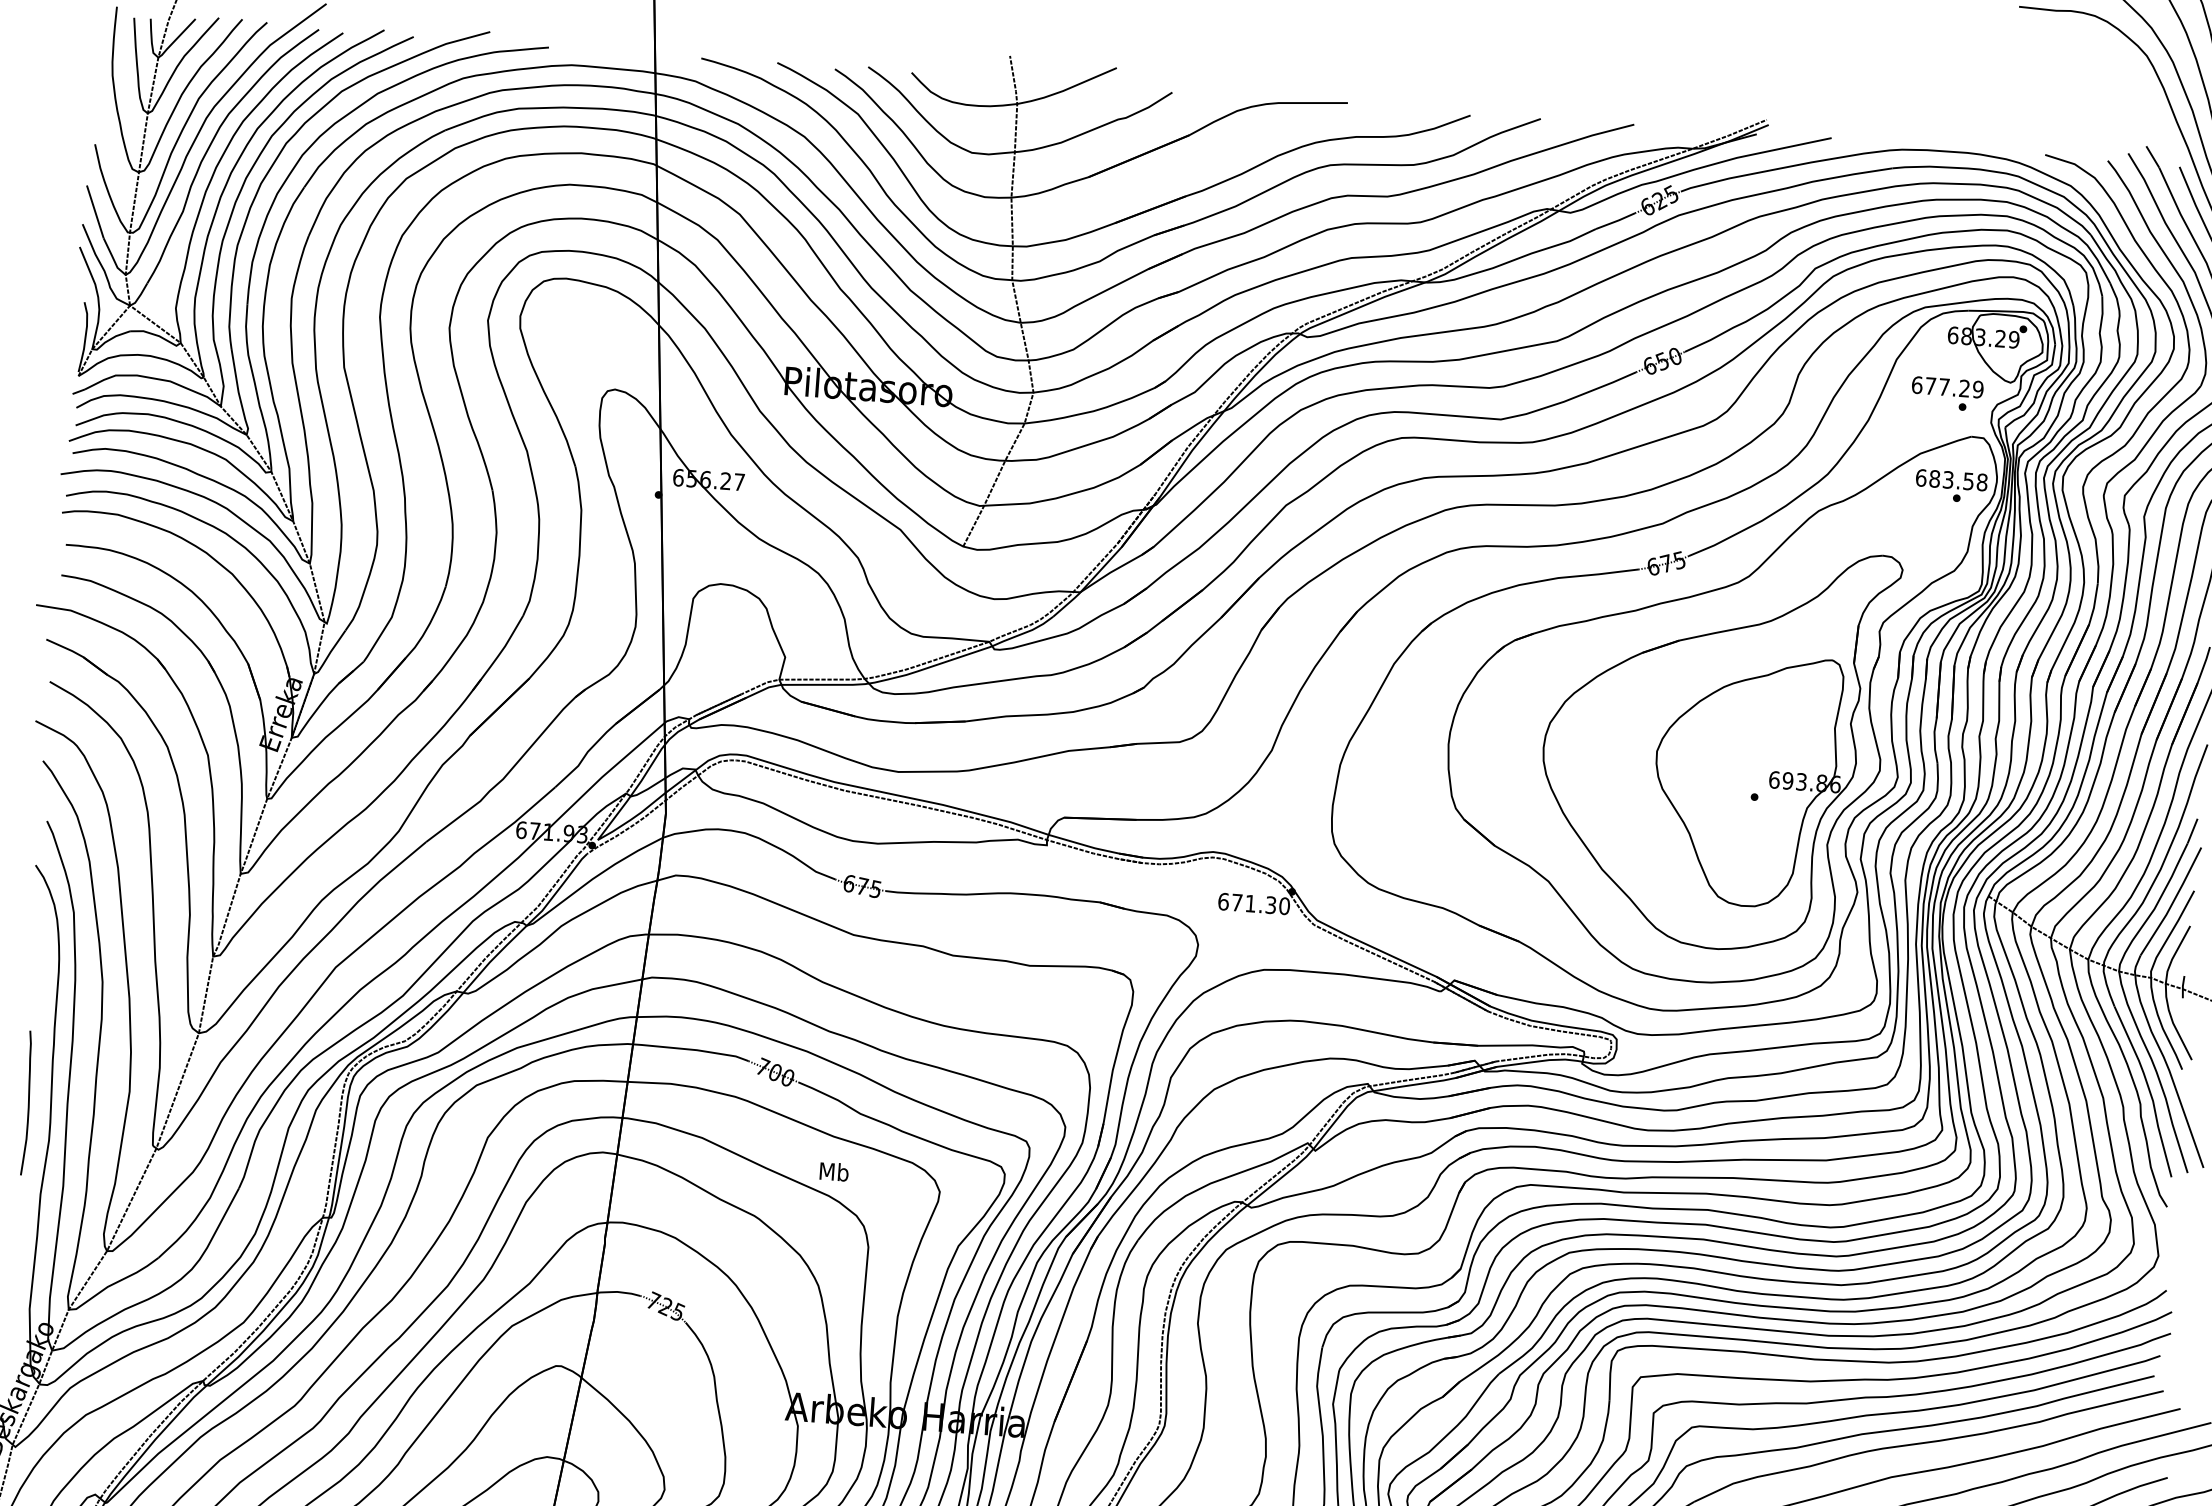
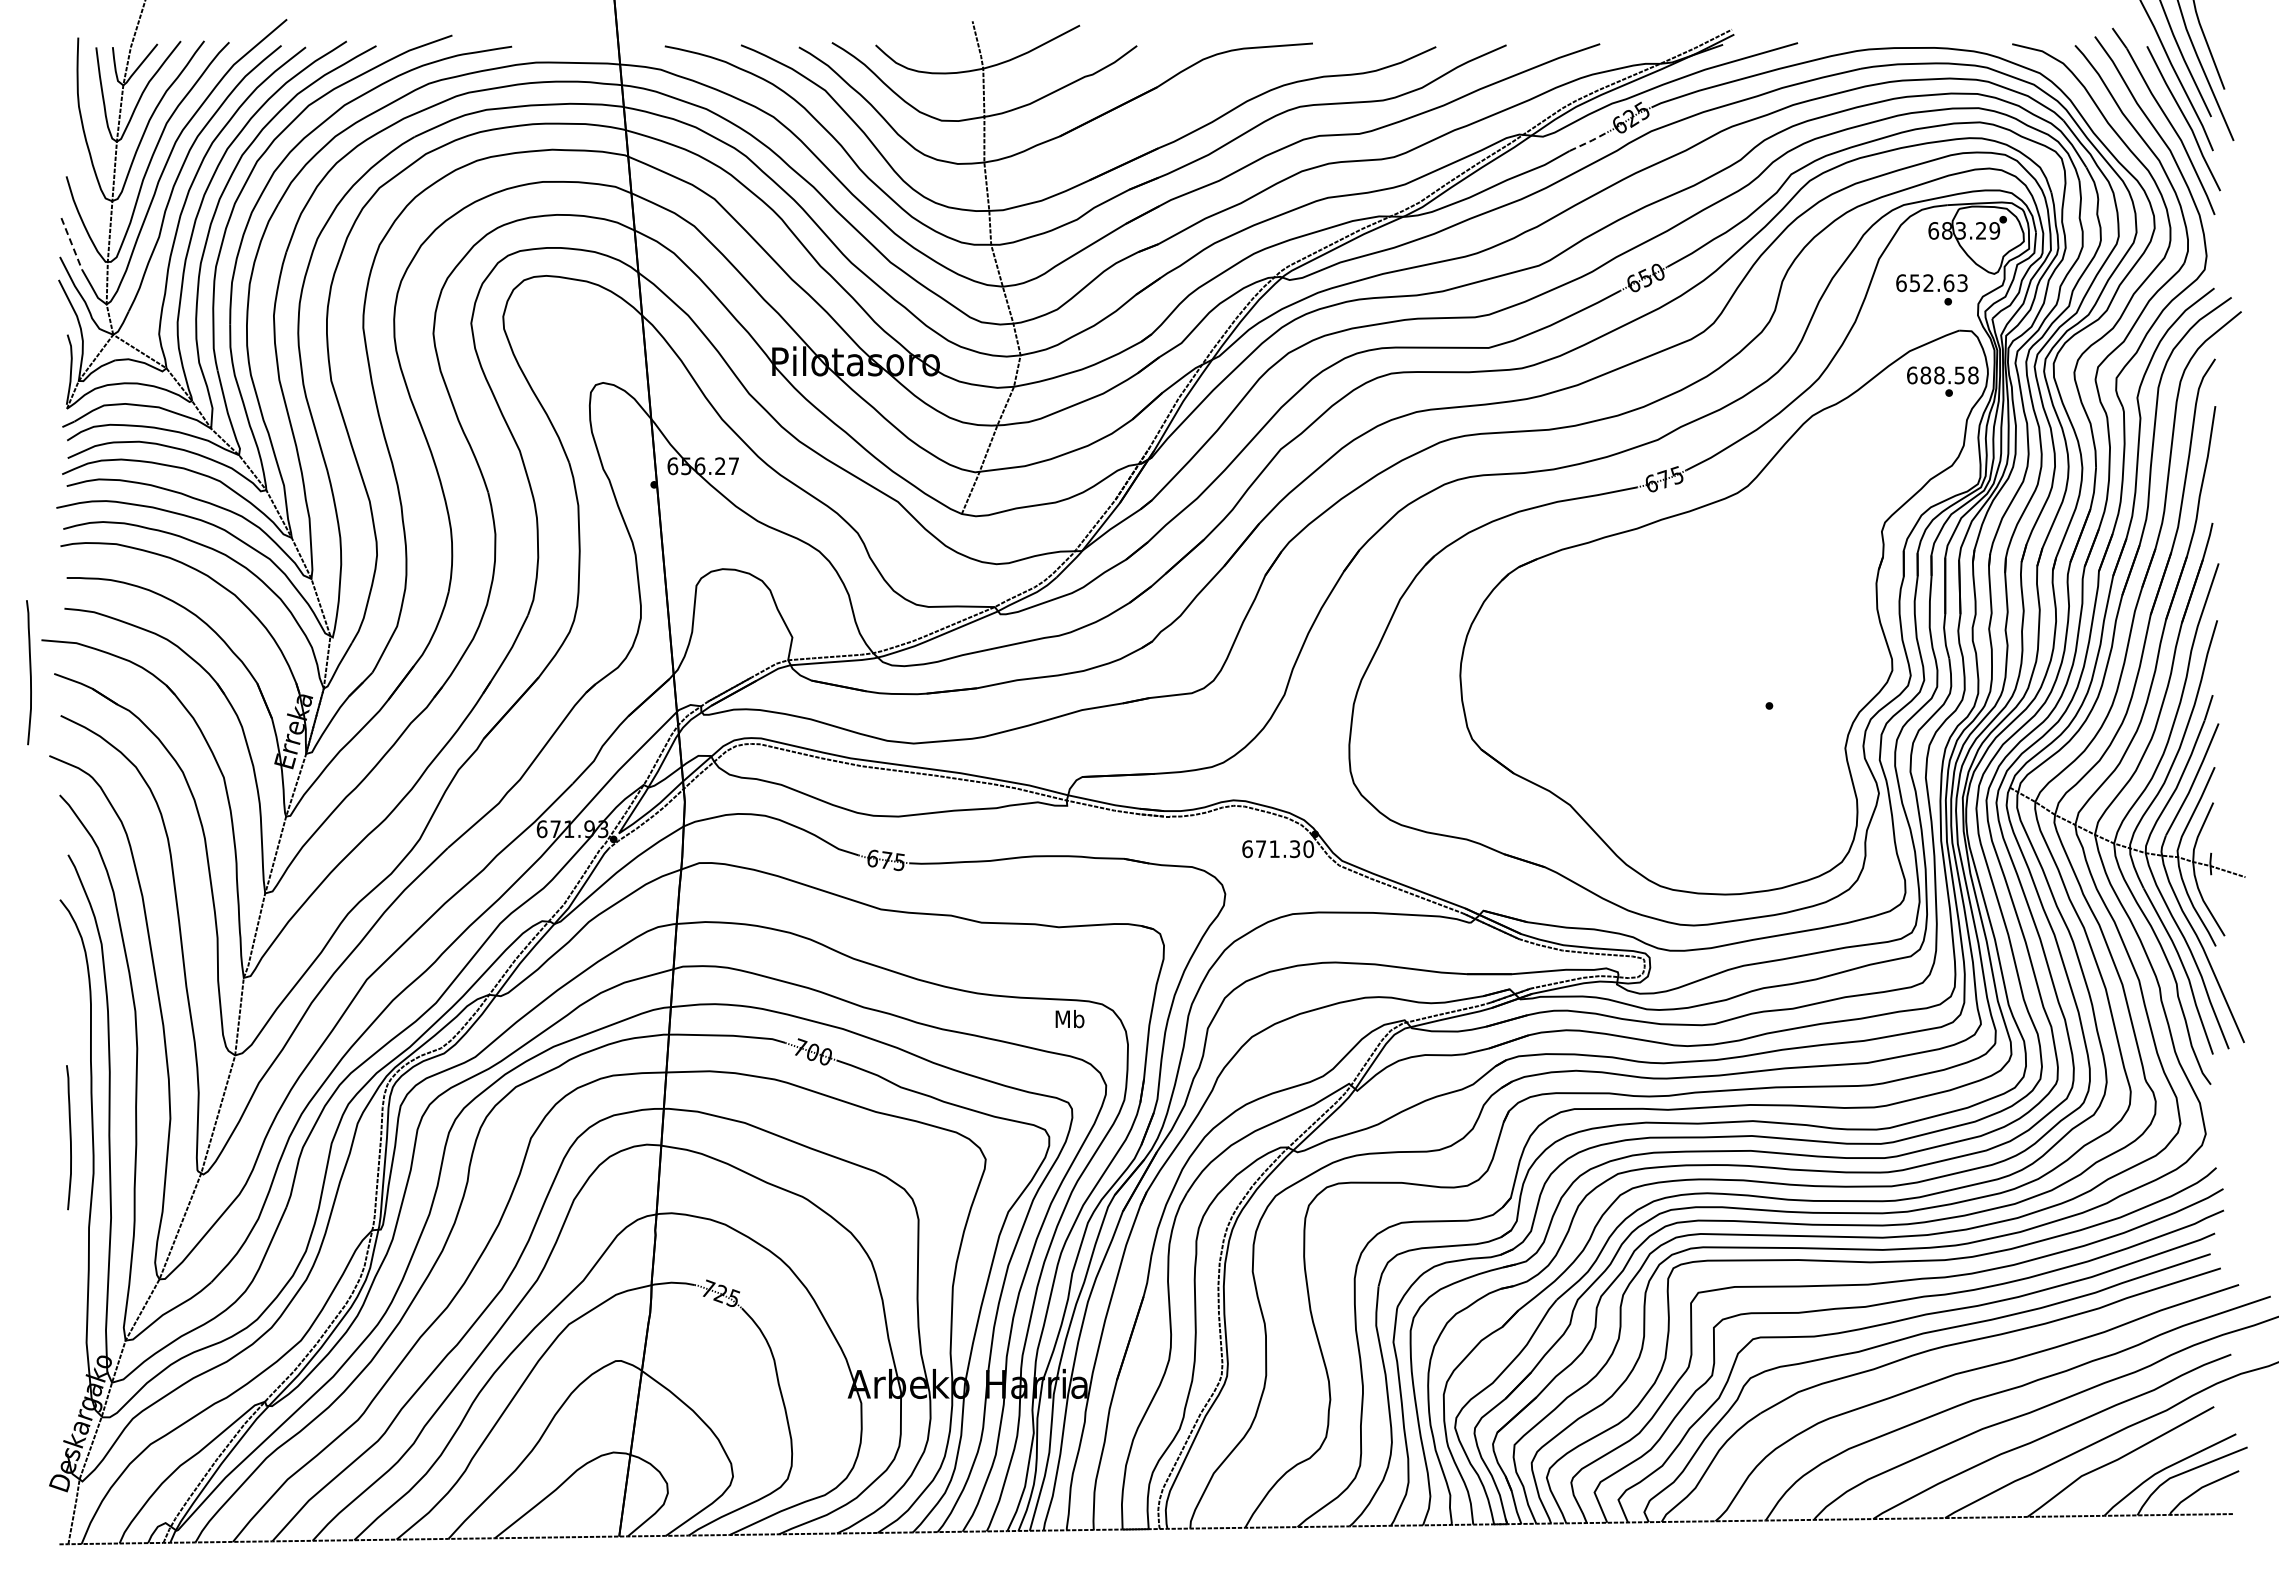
line: (95, 211) -> (71, 243), solid -> dashed
line: (1616, 221) -> (1589, 141), solid -> dashed
text: (1954, 388) -> (1938, 283), 677.29 -> 652.63
text: (1948, 480) -> (1939, 375), 683.58 -> 688.58
curve: (21, 636) -> (29, 672), added
part: (1716, 745) -> (1727, 657), removed
text: (833, 1172) -> (1069, 1019), moved

